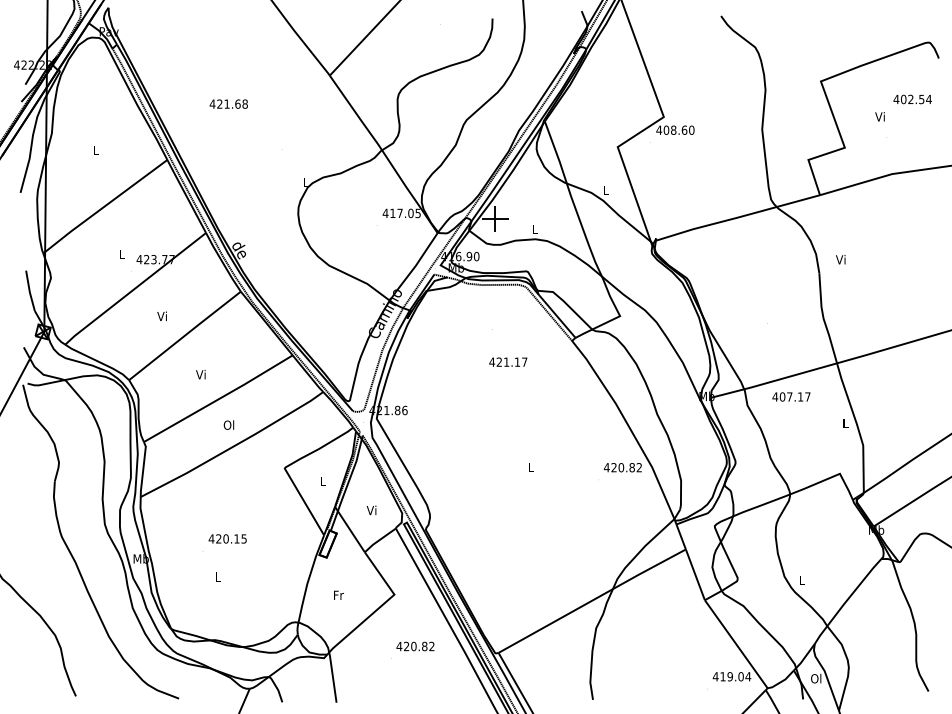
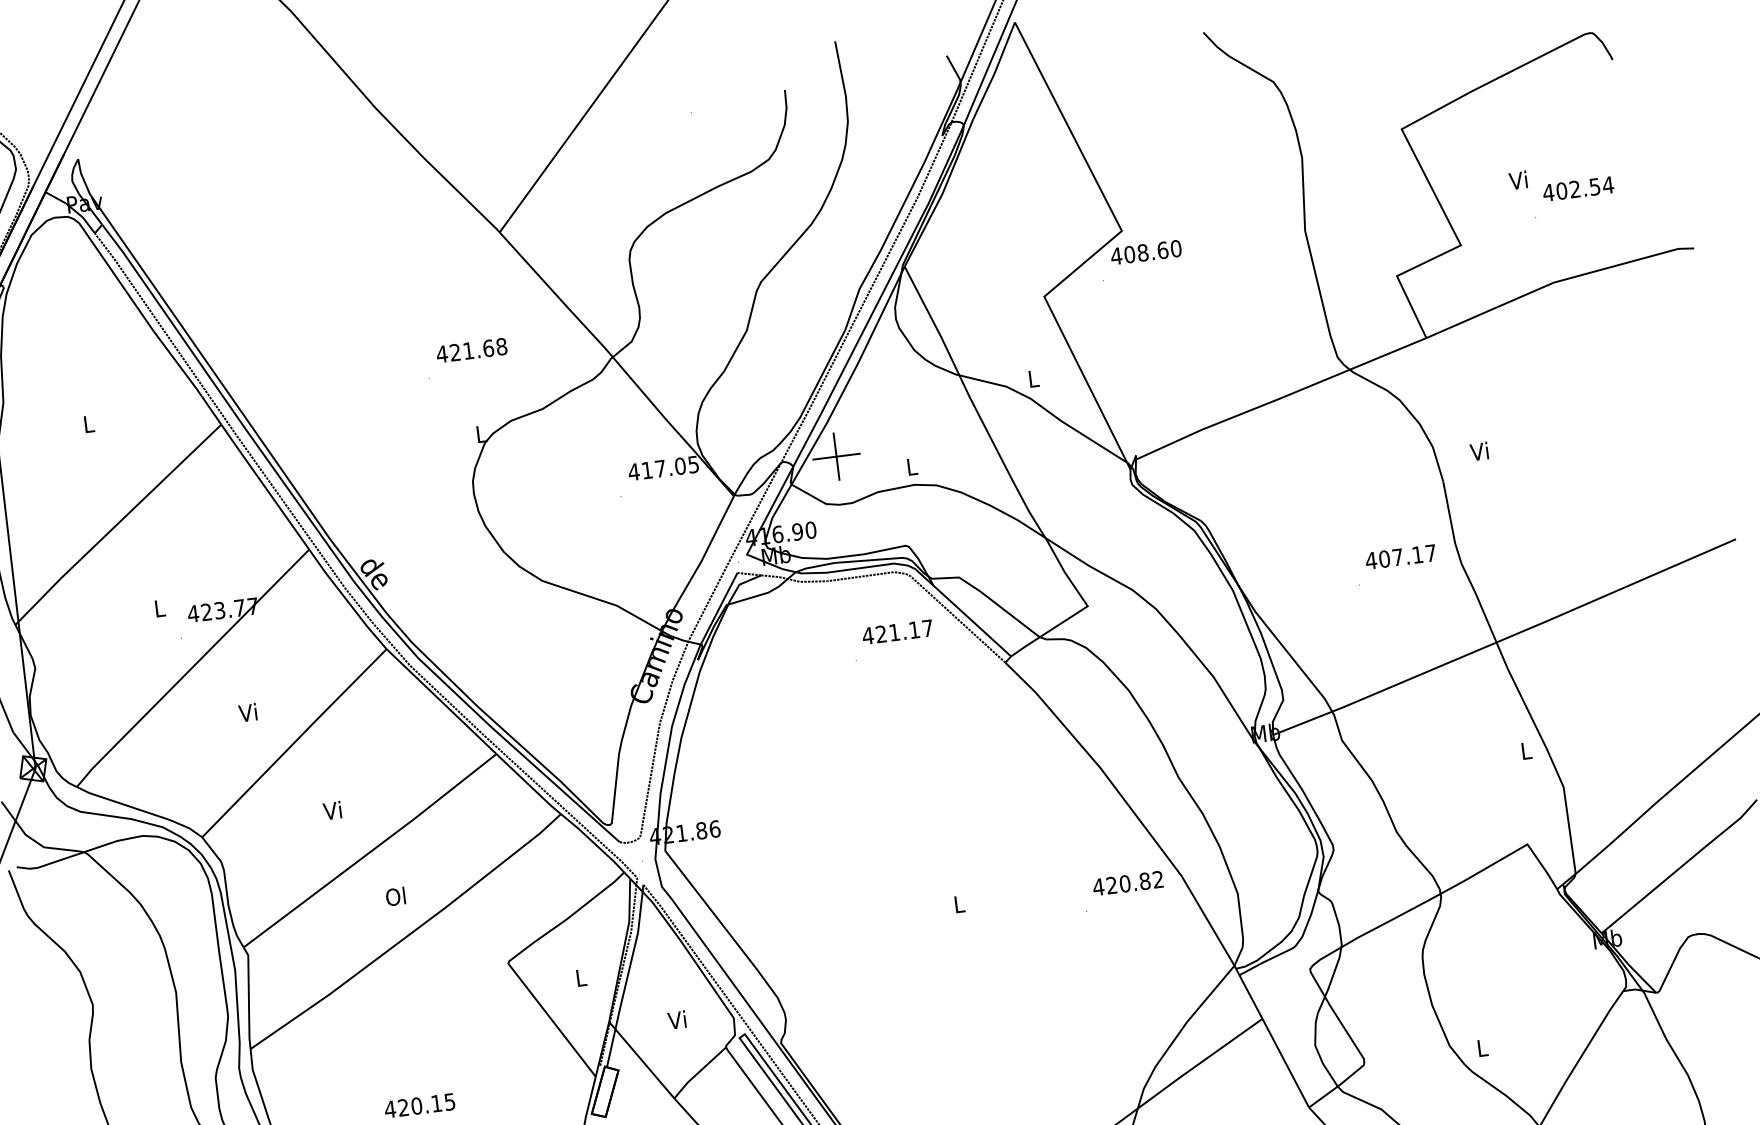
text: (912, 99) -> (1578, 189), moved
text: (228, 103) -> (471, 349), moved
text: (508, 361) -> (897, 630), moved
text: (791, 396) -> (1400, 556), moved

